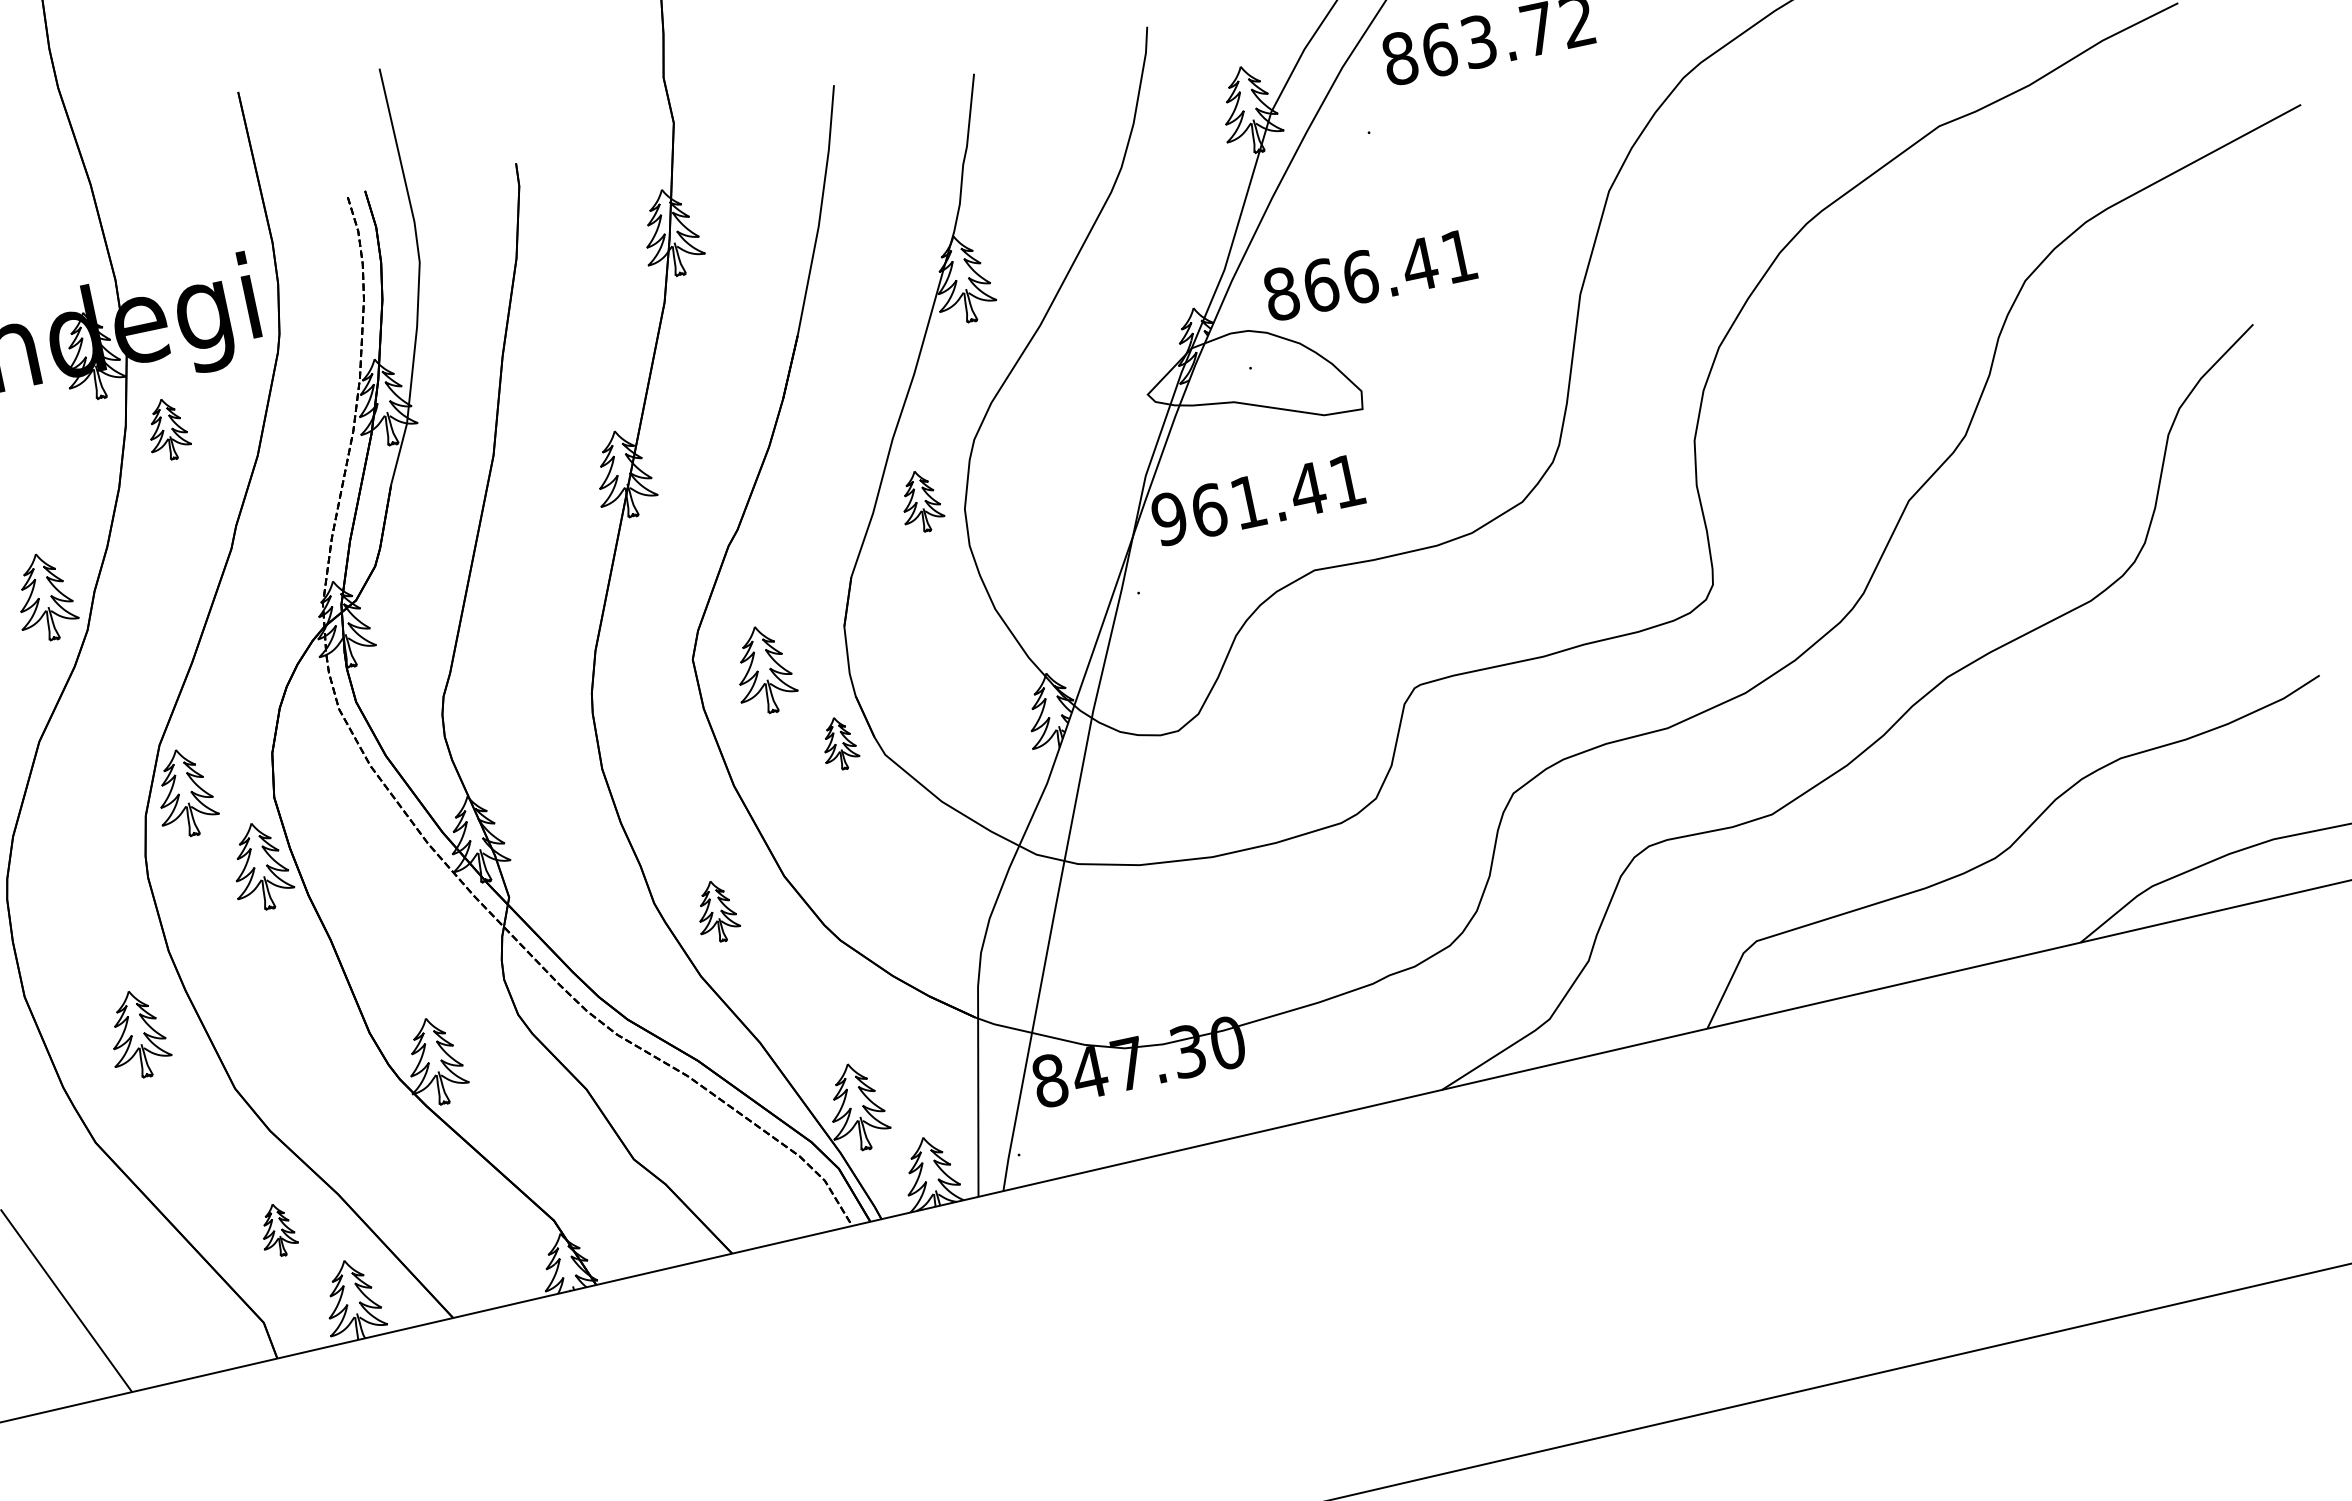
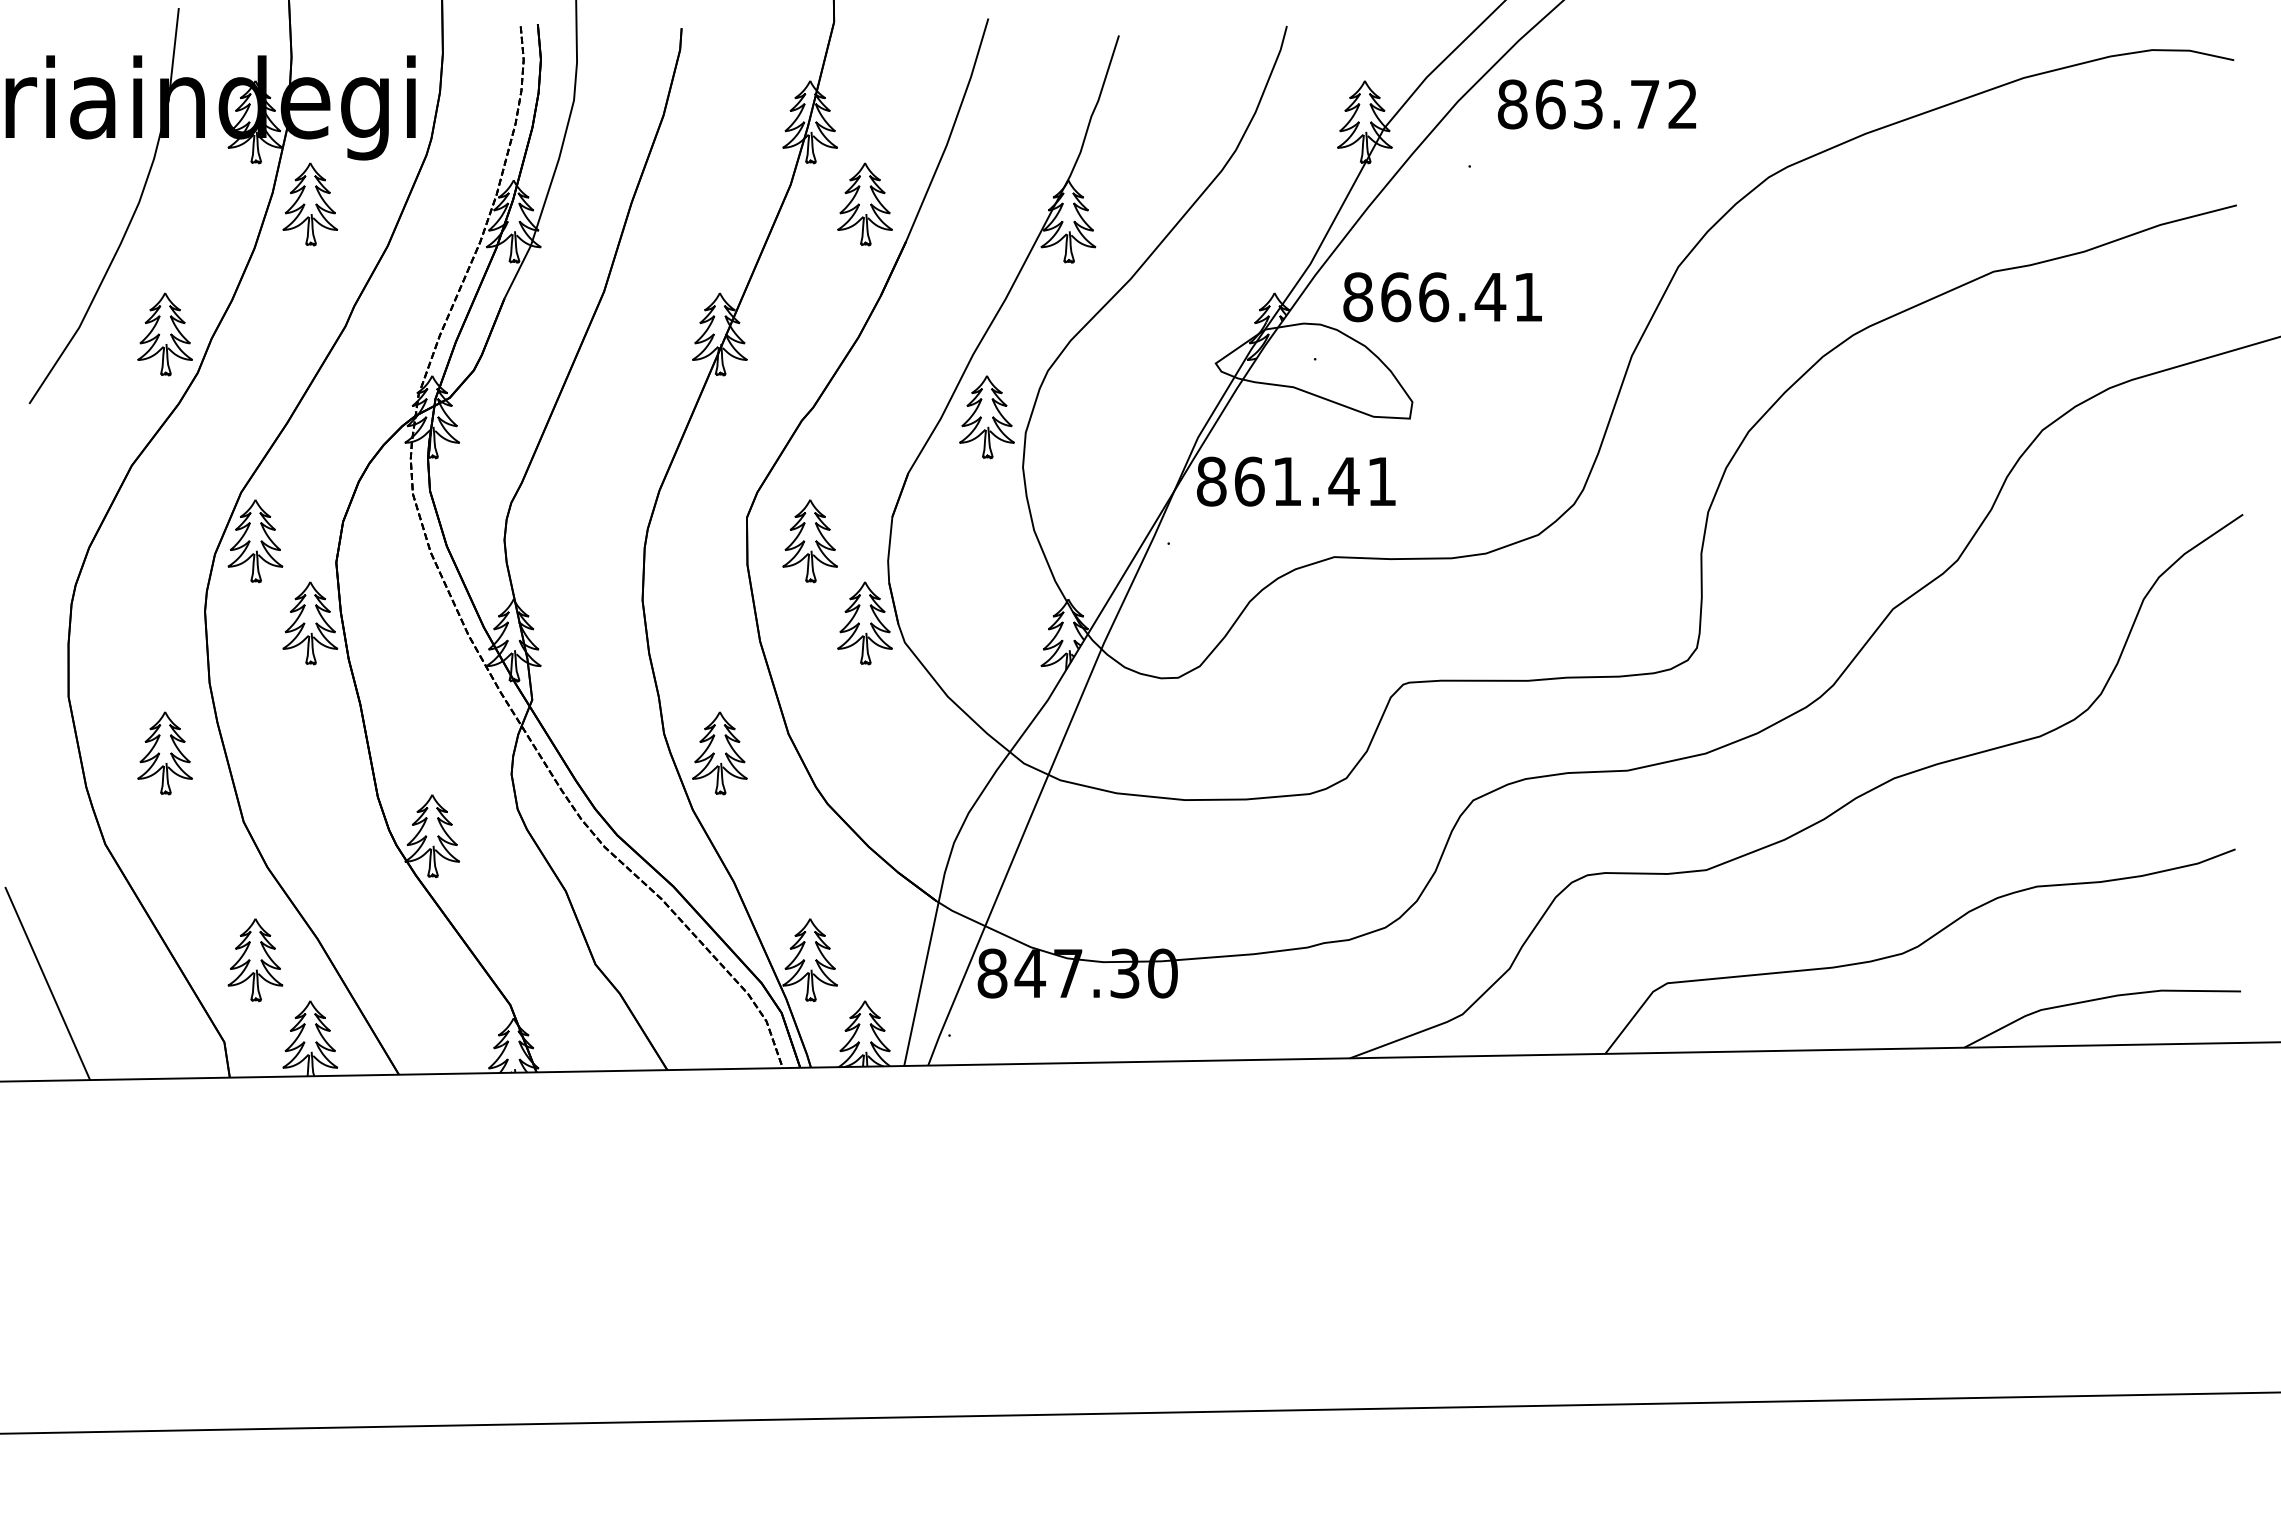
part: (745, 306) -> (864, 204), added
part: (167, 429) -> (310, 204), size x1.43
part: (920, 501) -> (986, 417), size x1.43
text: (1169, 518) -> (1211, 481), 961.41 -> 861.41
part: (838, 743) -> (864, 623), size x1.67
part: (716, 911) -> (719, 753), size x1.43
part: (277, 1229) -> (255, 959), size x1.67

